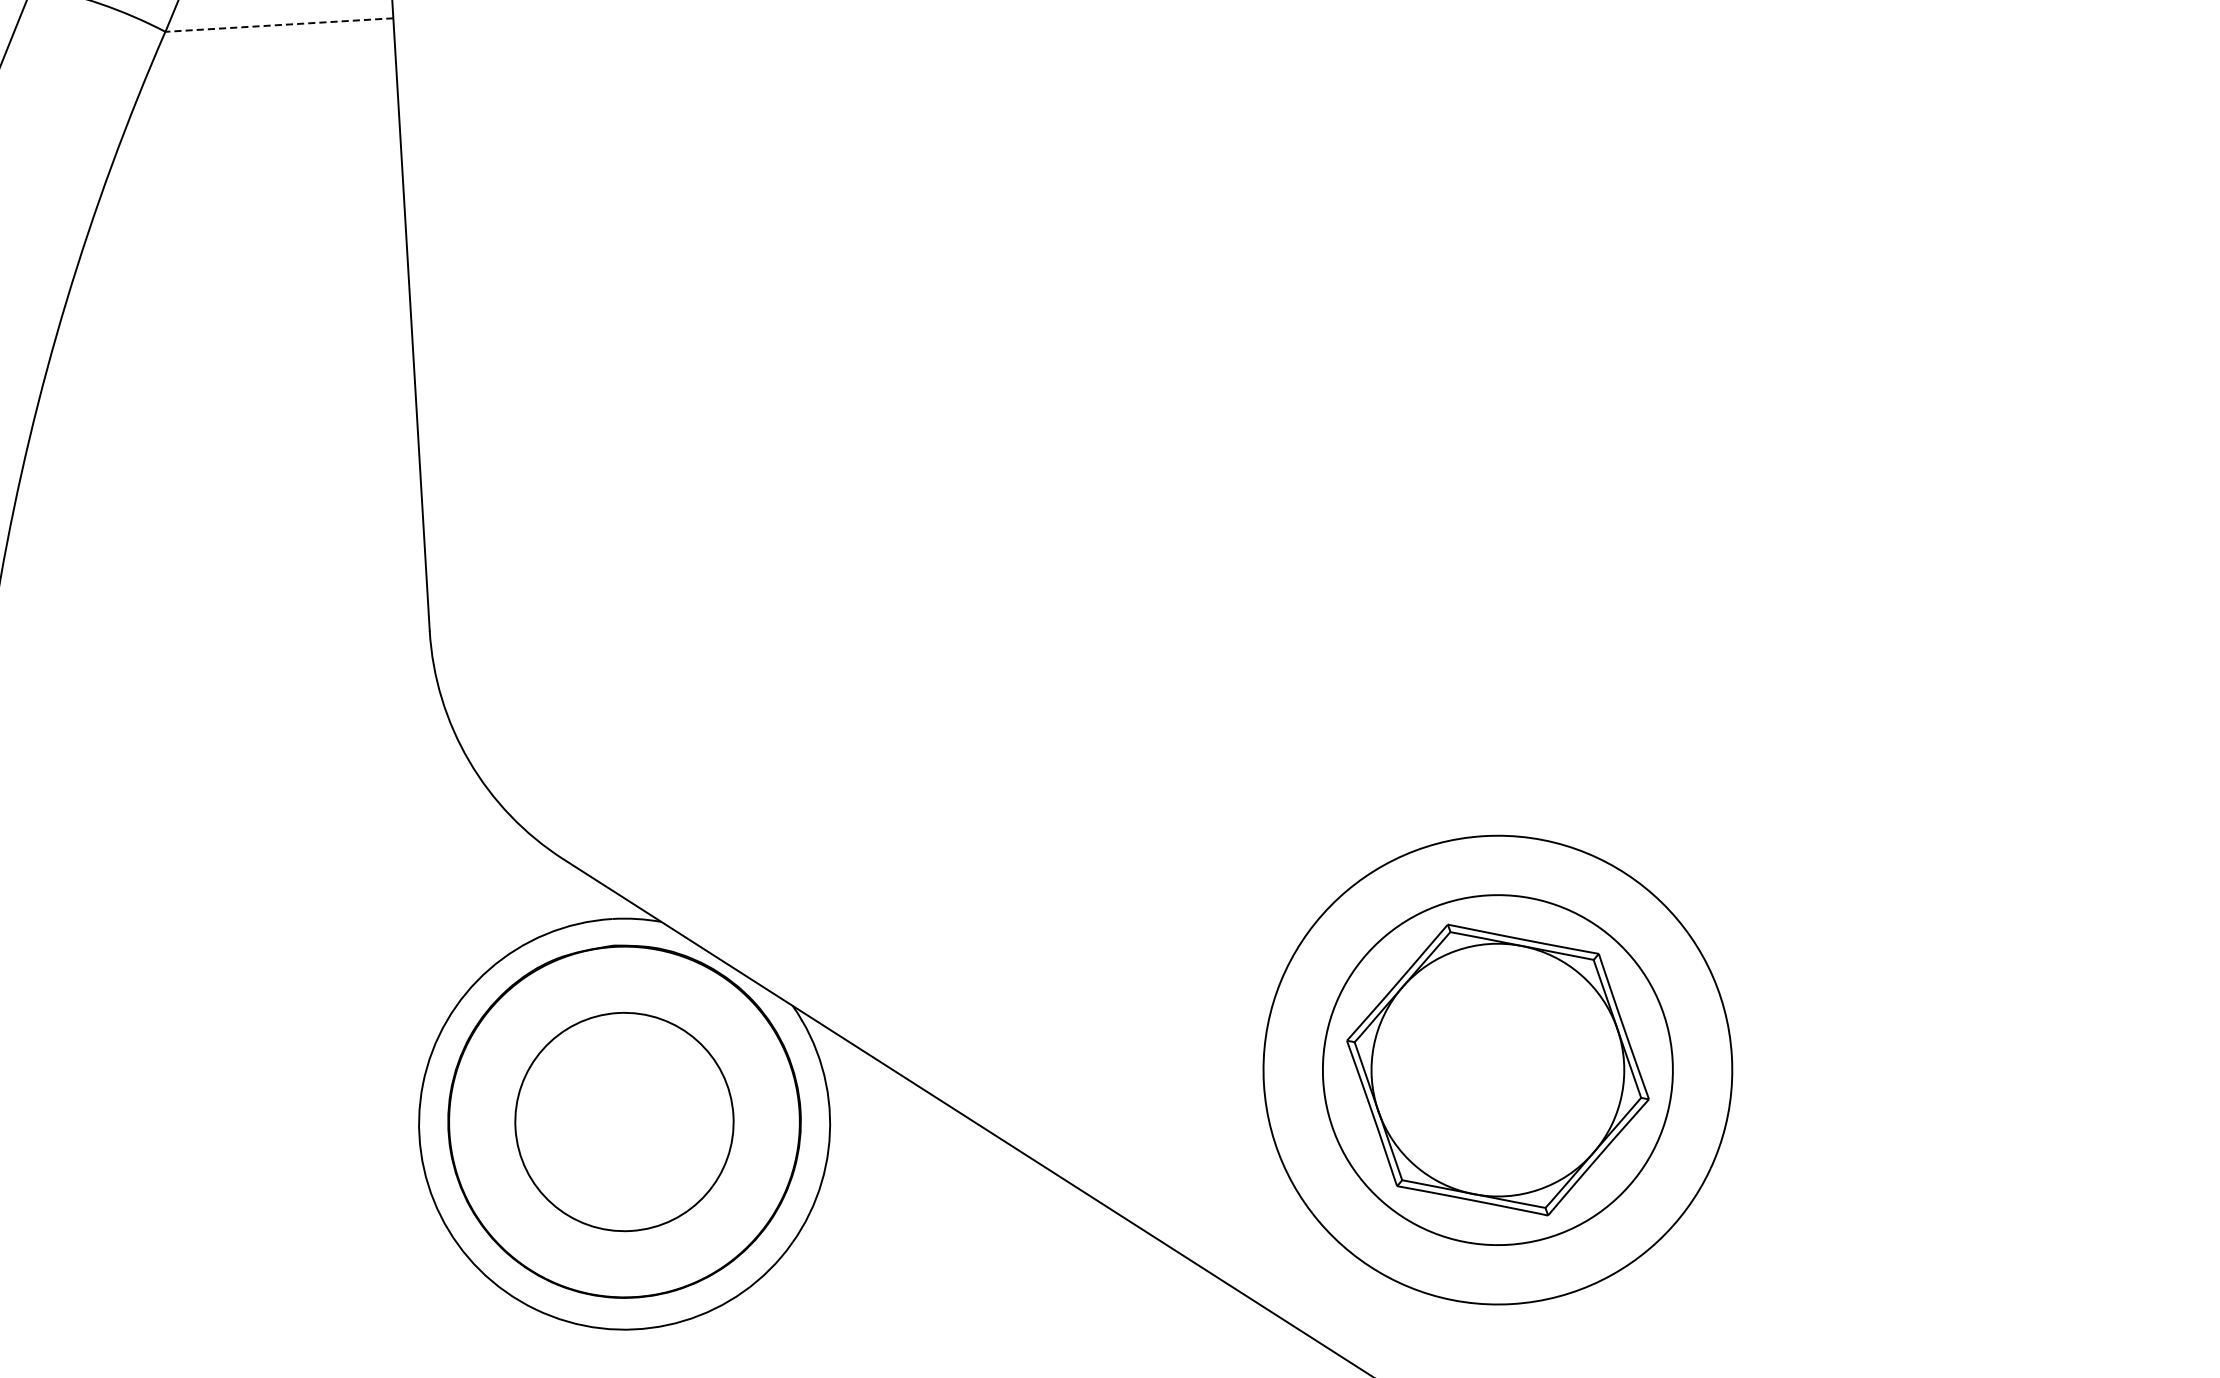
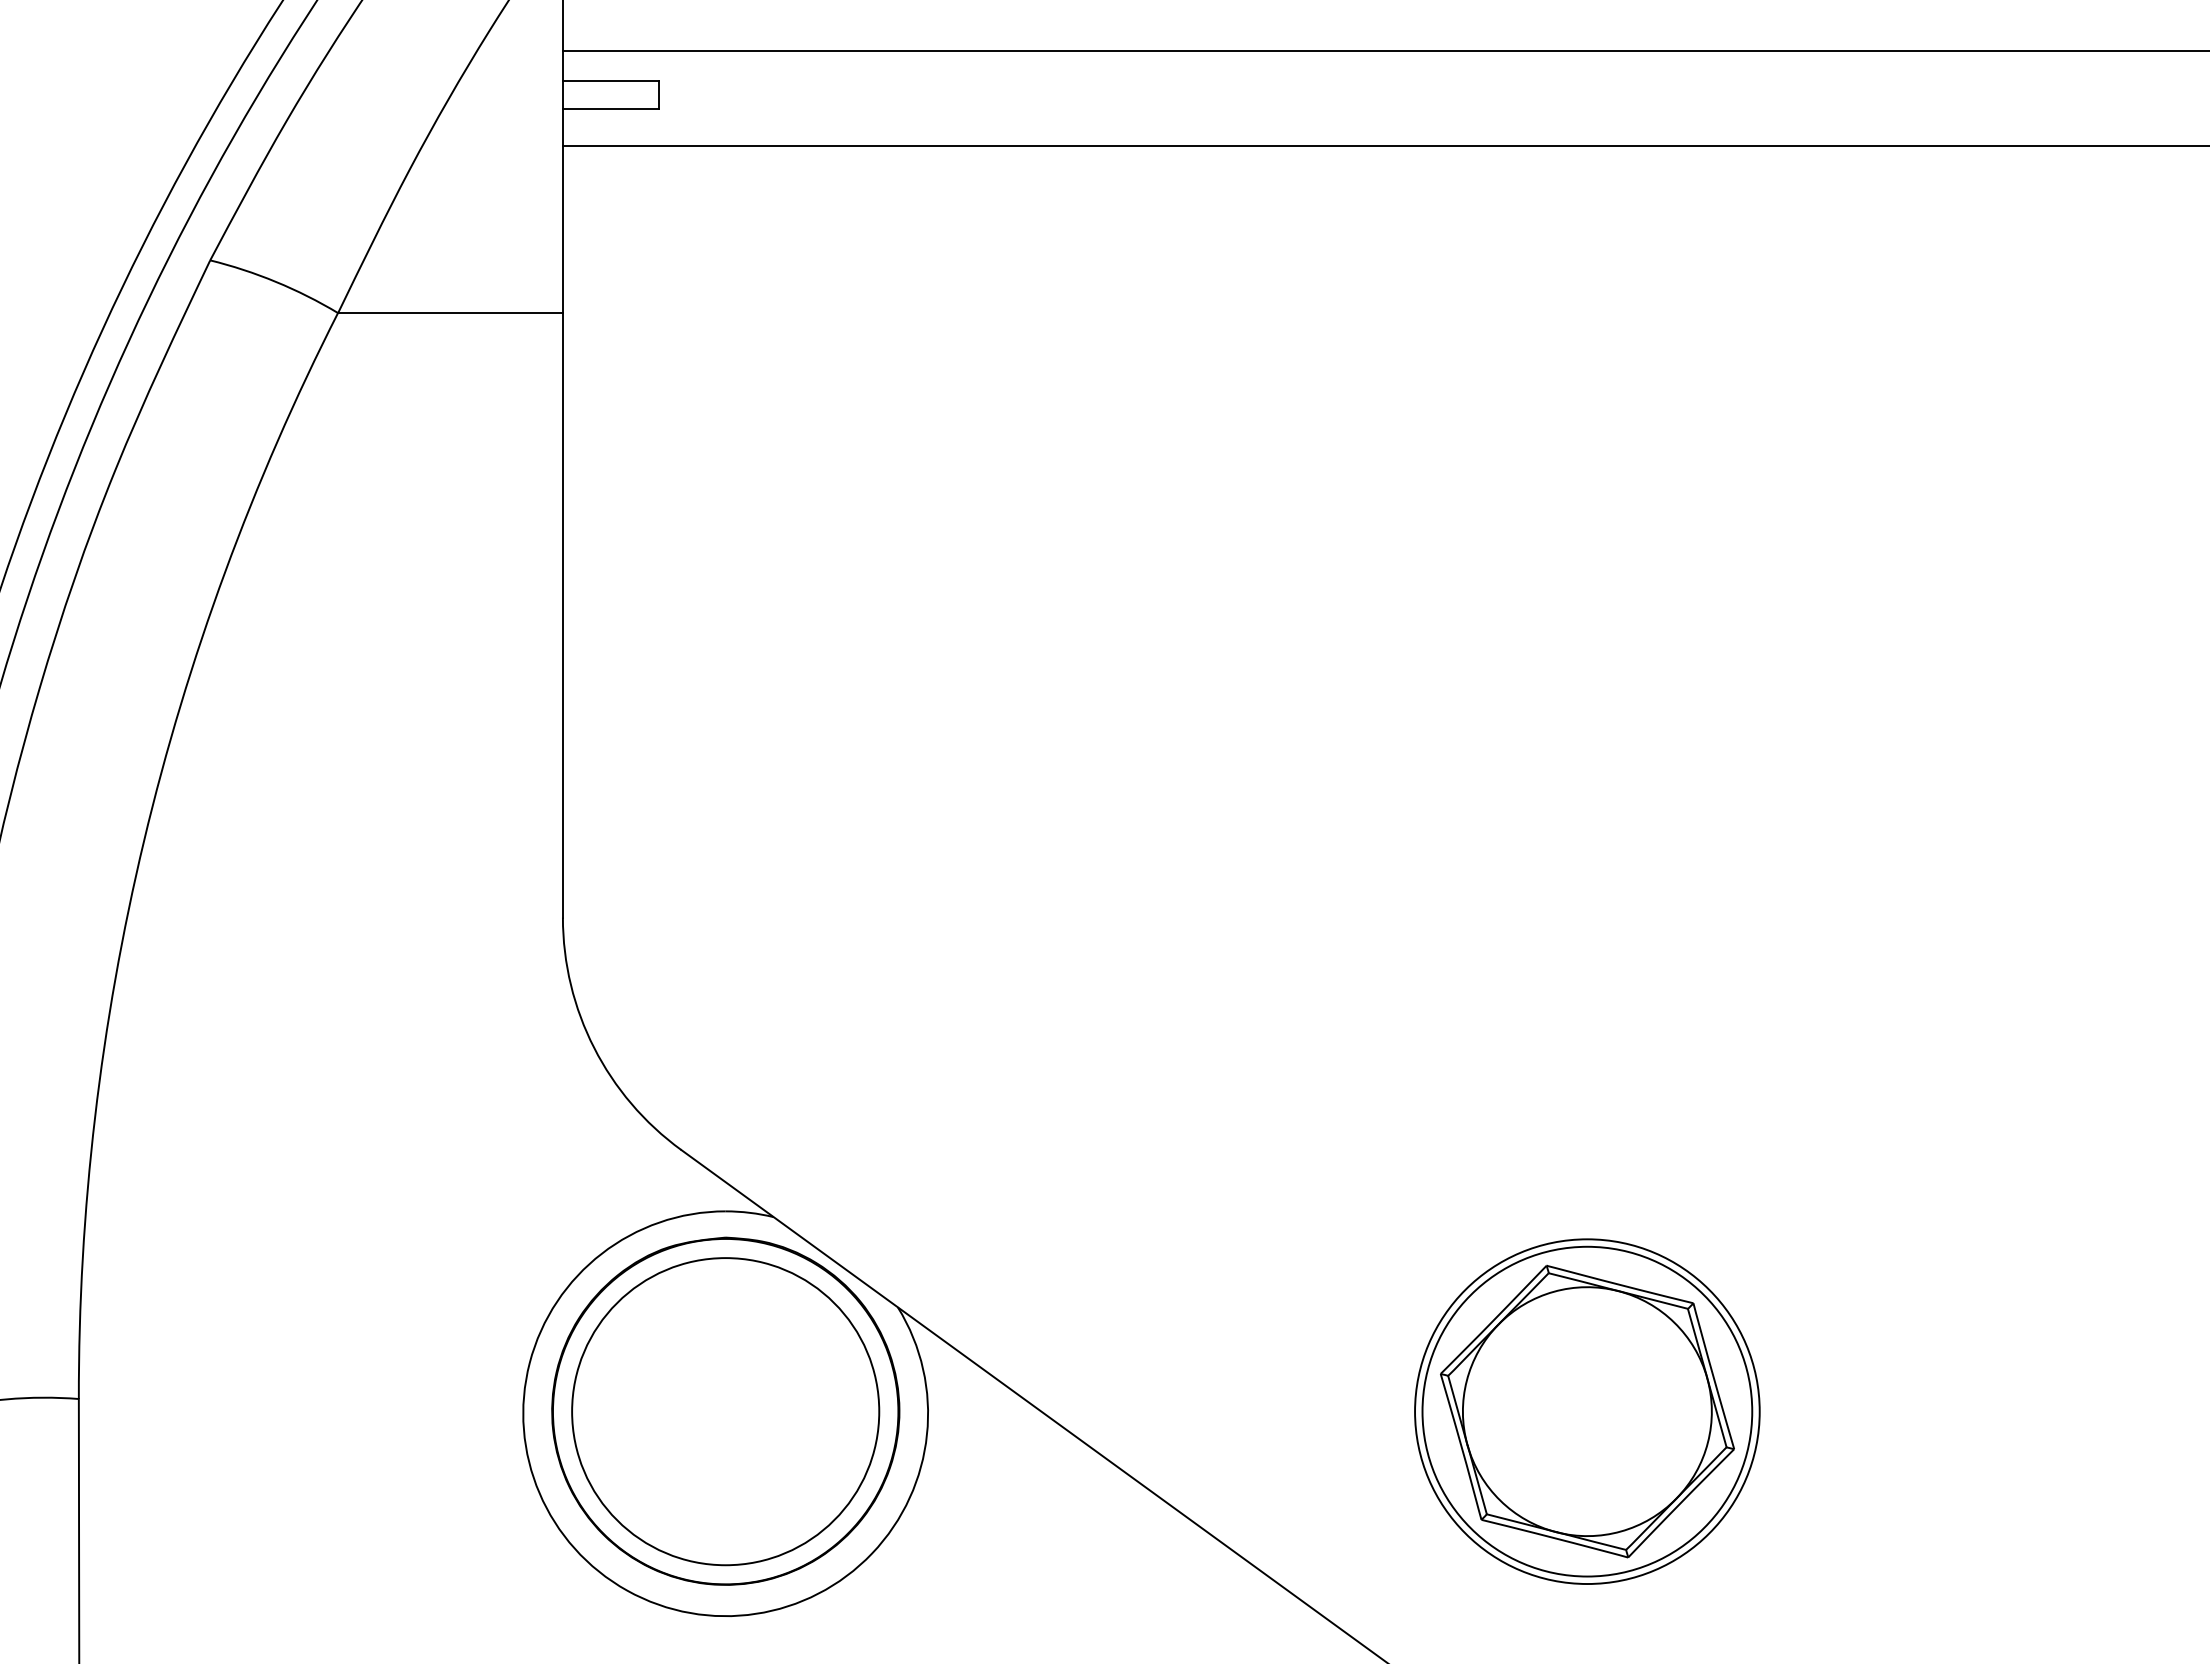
line: (279, 25) -> (450, 313), dashed -> solid
circle: (1498, 1069) -> (1587, 1411), size x0.71
circle: (624, 1121) -> (725, 1411), size x1.43

